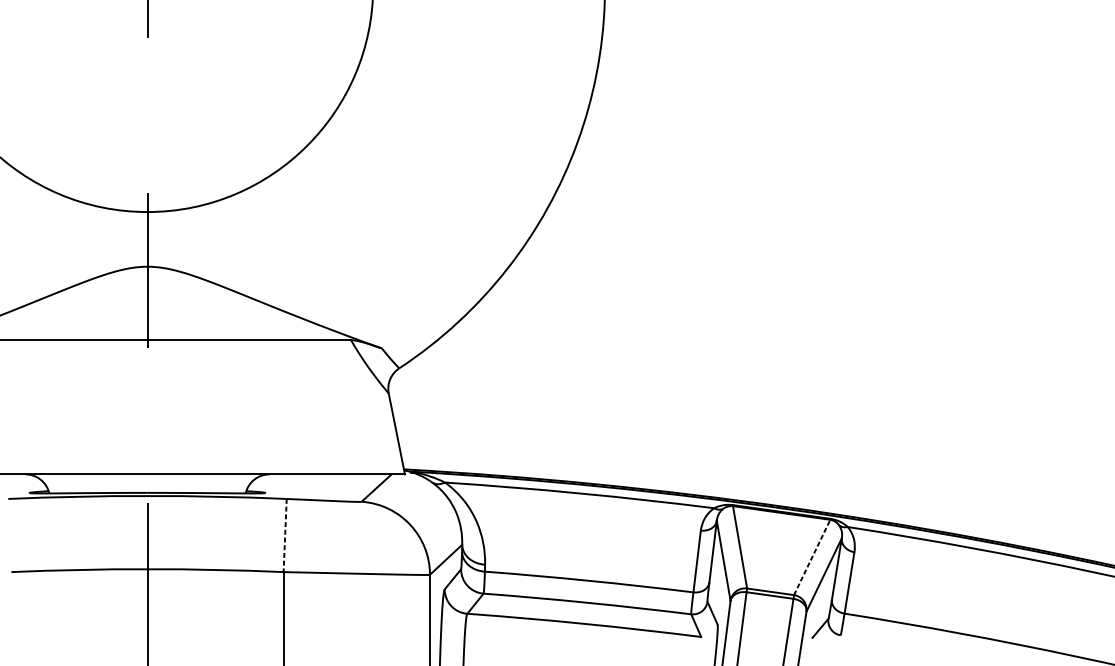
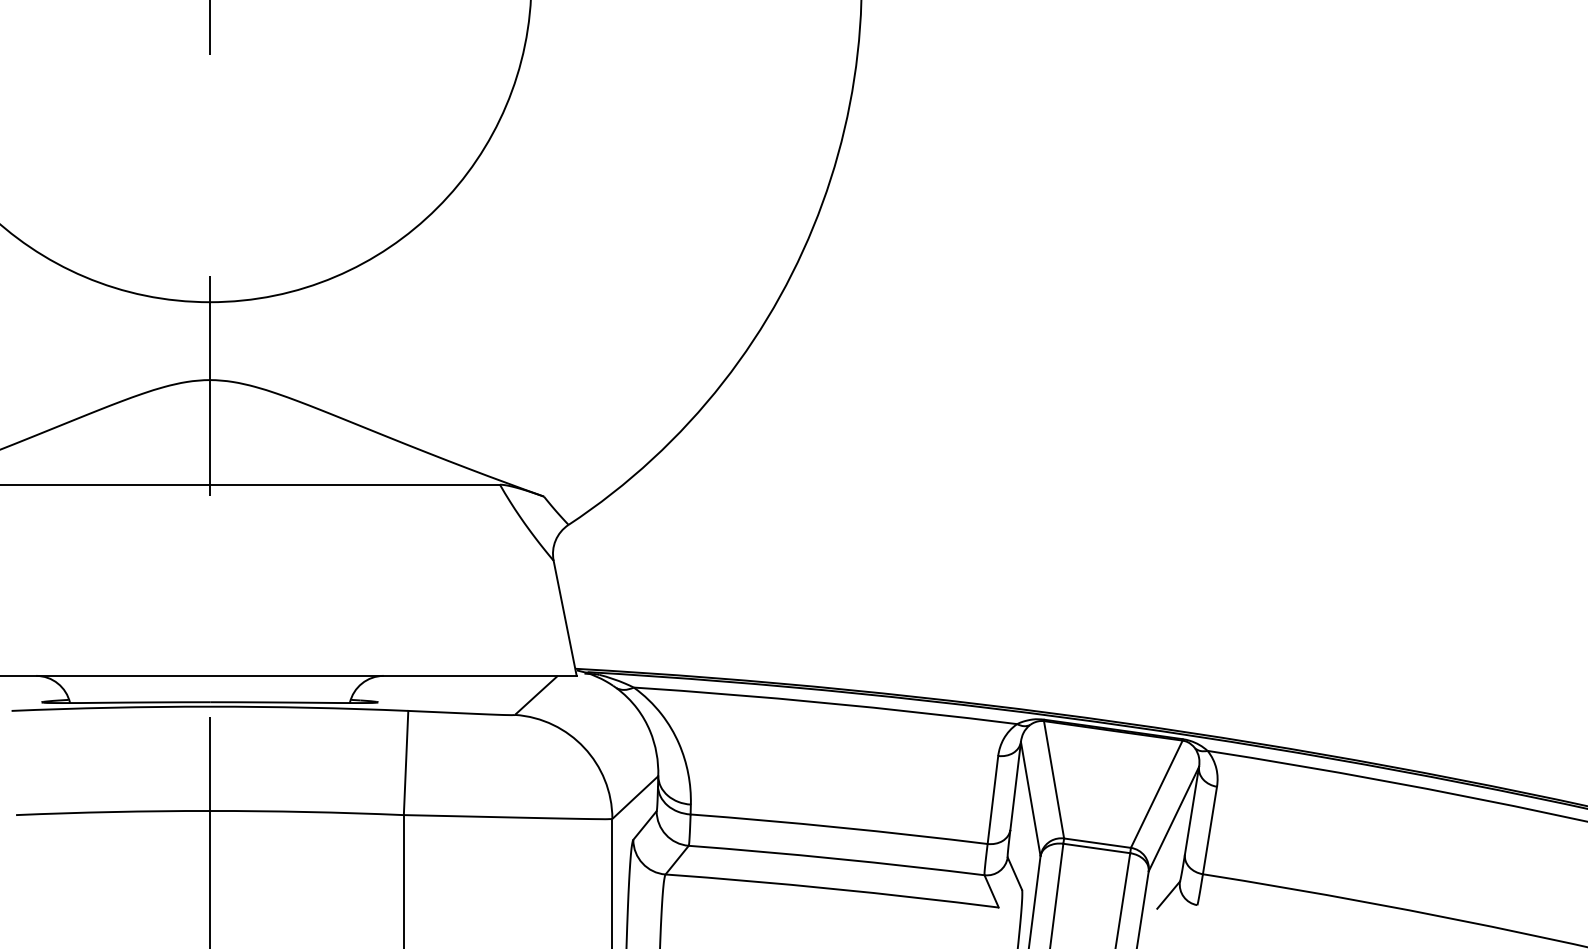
line: (285, 535) -> (406, 763), dashed -> solid
line: (811, 557) -> (1156, 794), dashed -> solid

